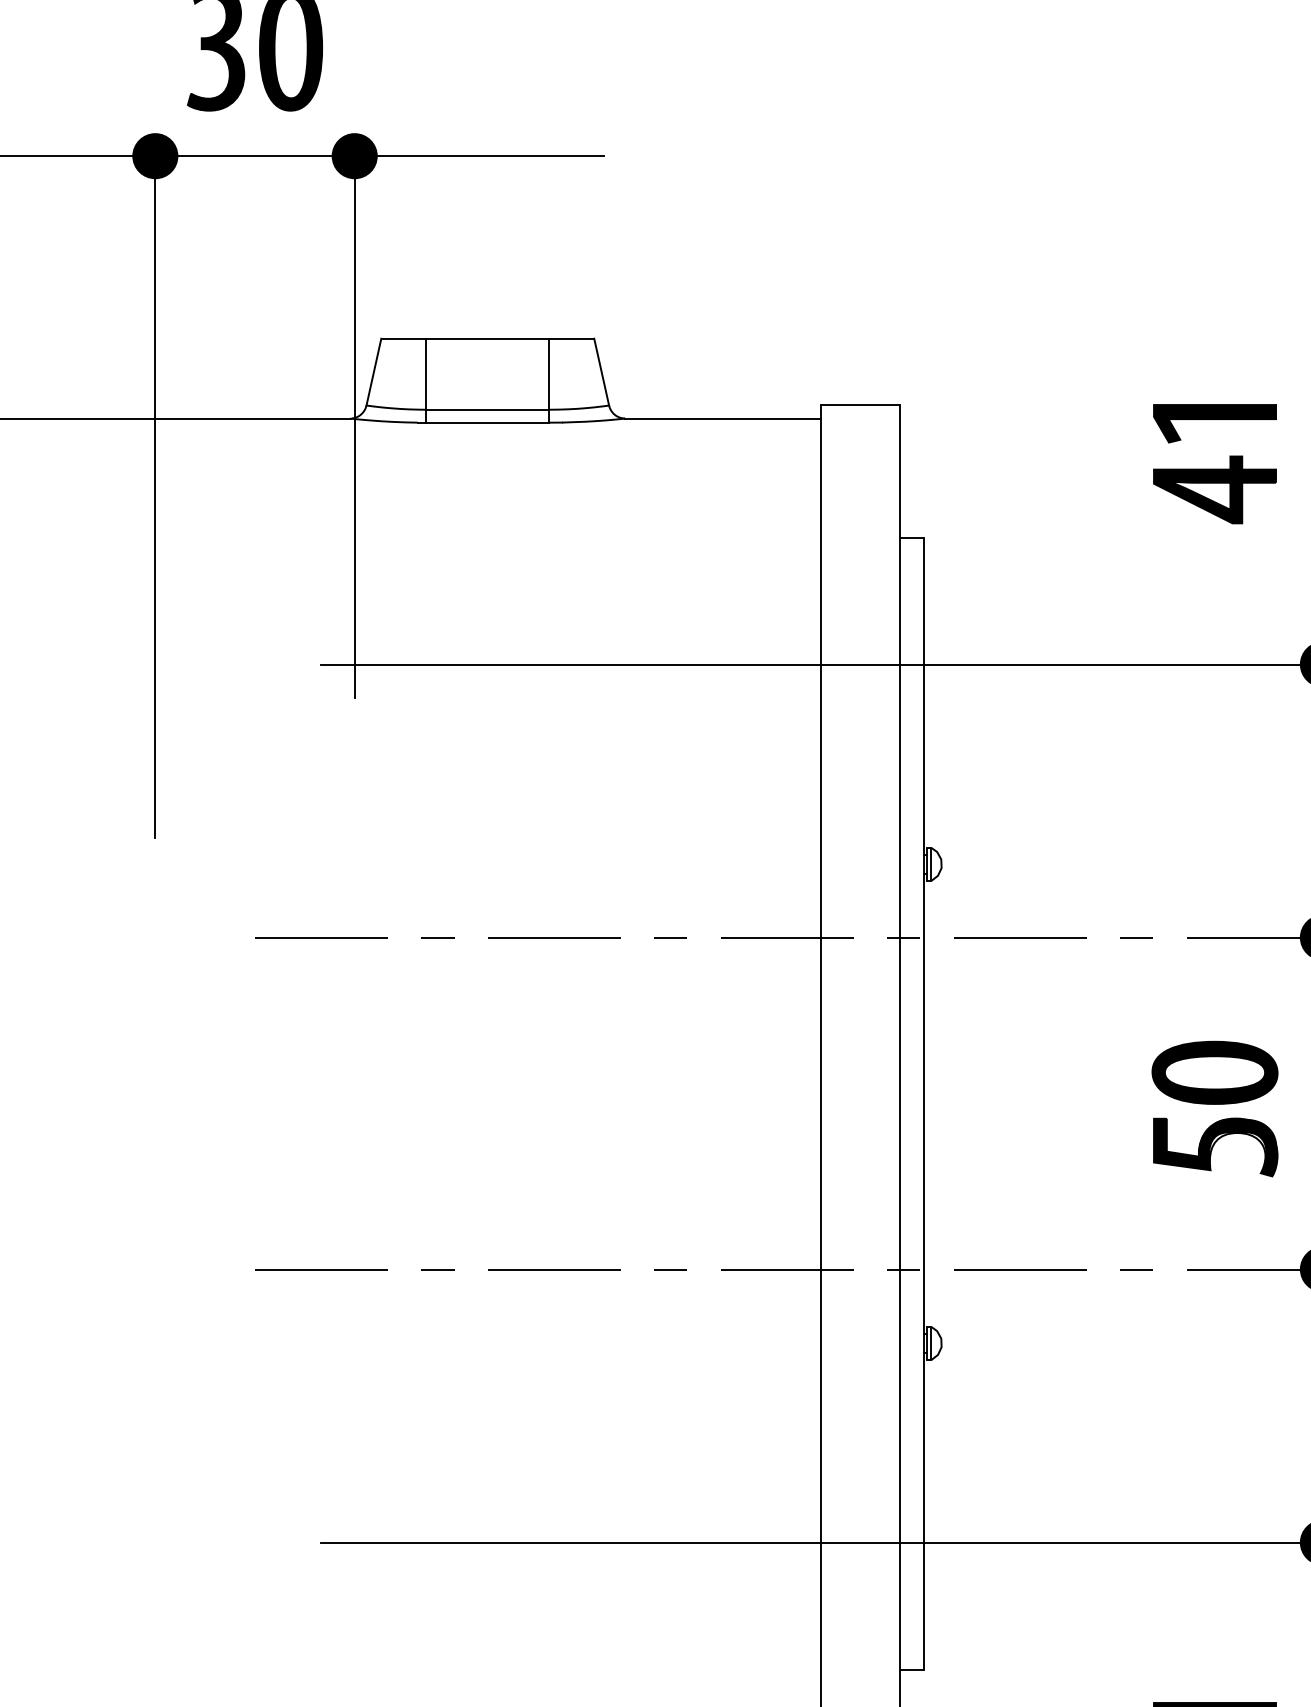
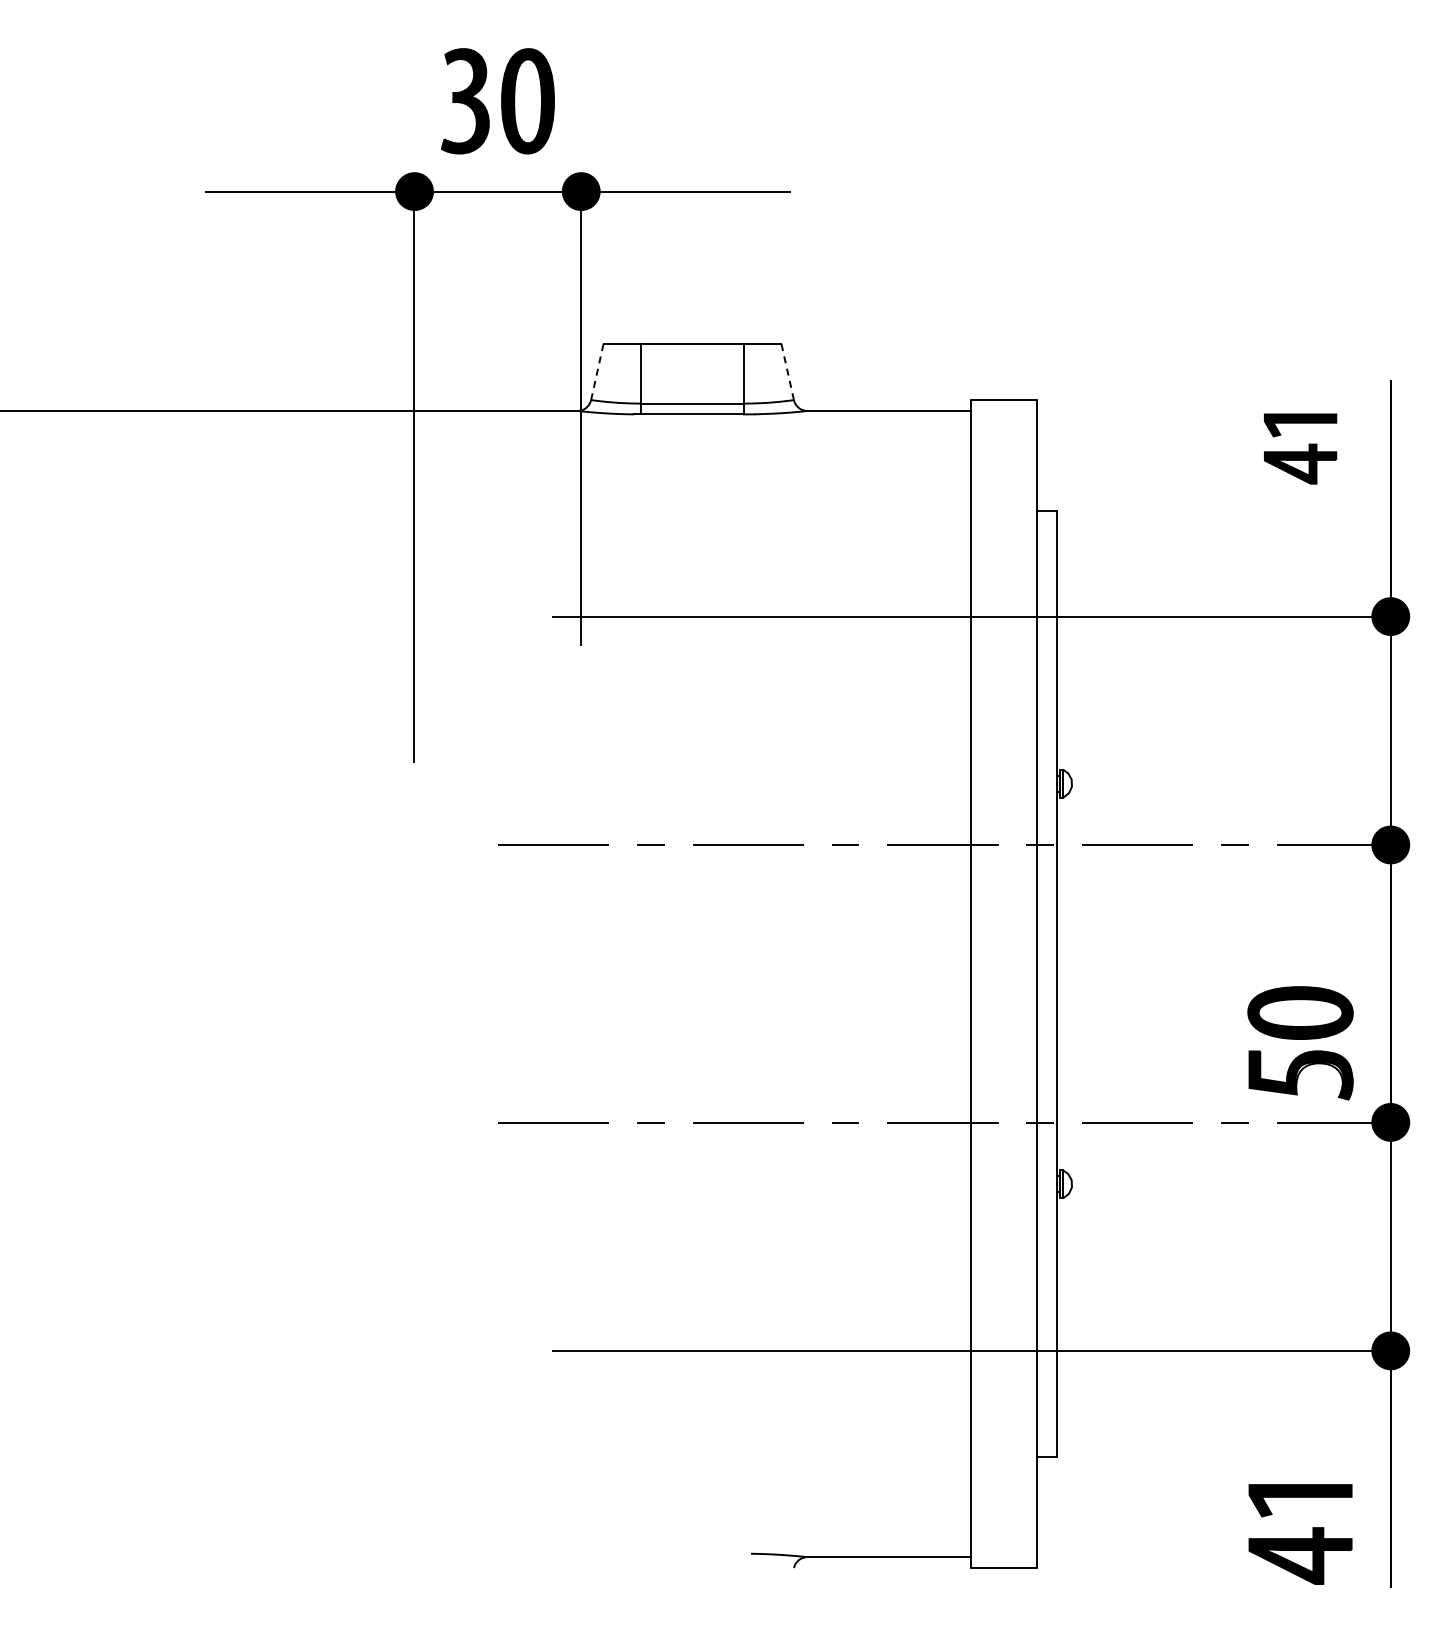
line: (374, 372) -> (597, 372), solid -> dashed
line: (601, 372) -> (787, 372), solid -> dashed
part: (1214, 463) -> (1300, 448), size x0.7
part: (1214, 1109) -> (1300, 1043), moved

